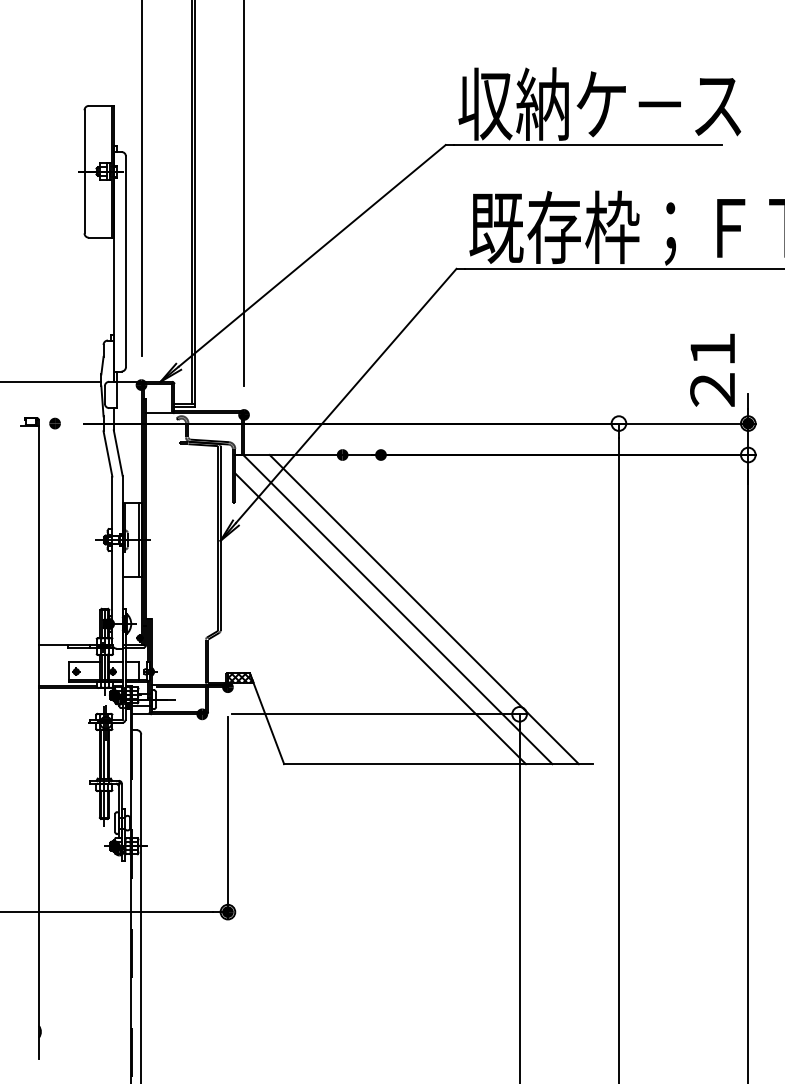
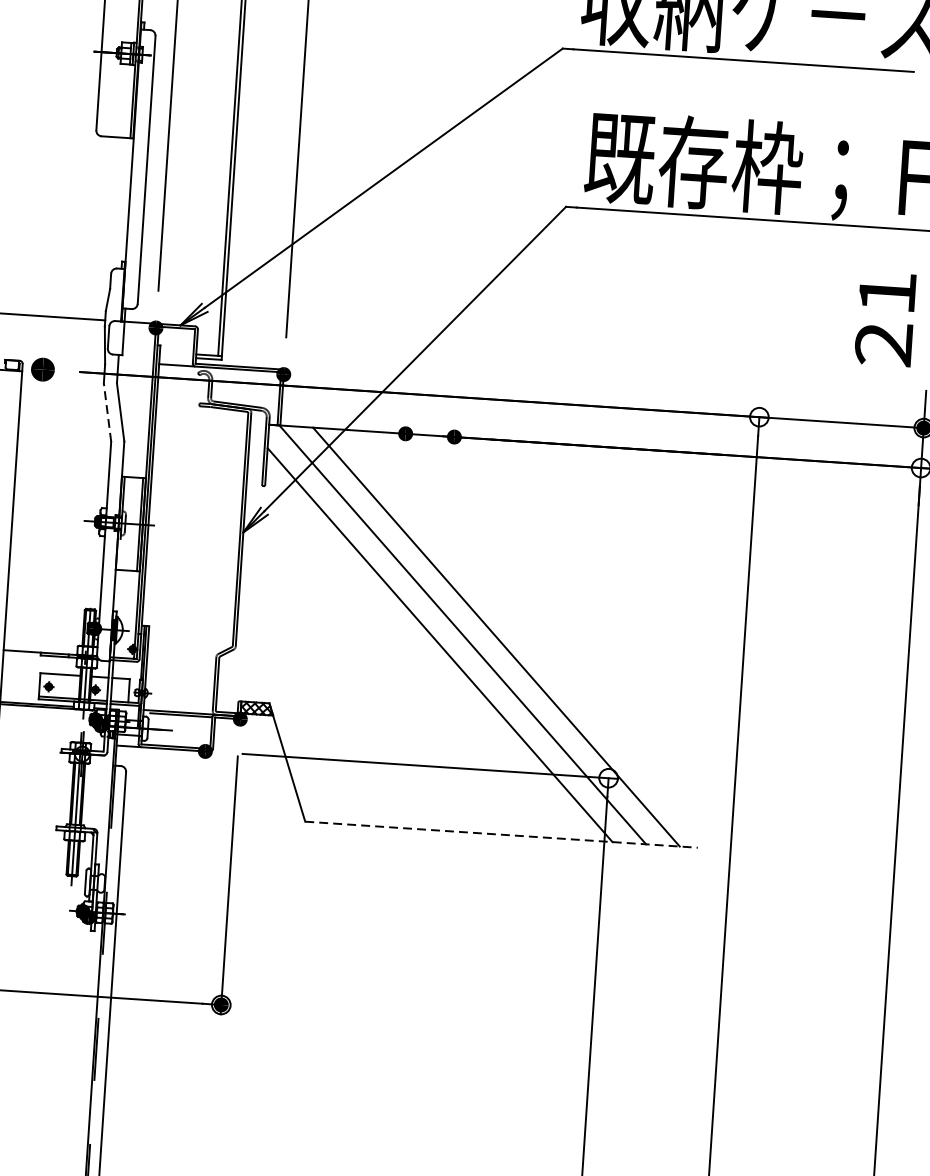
text: (712, 369) -> (885, 318), moved
part: (54, 423) -> (42, 369), size x1.6
line: (107, 453) -> (106, 412), solid -> dashed
line: (439, 764) -> (502, 835), solid -> dashed

